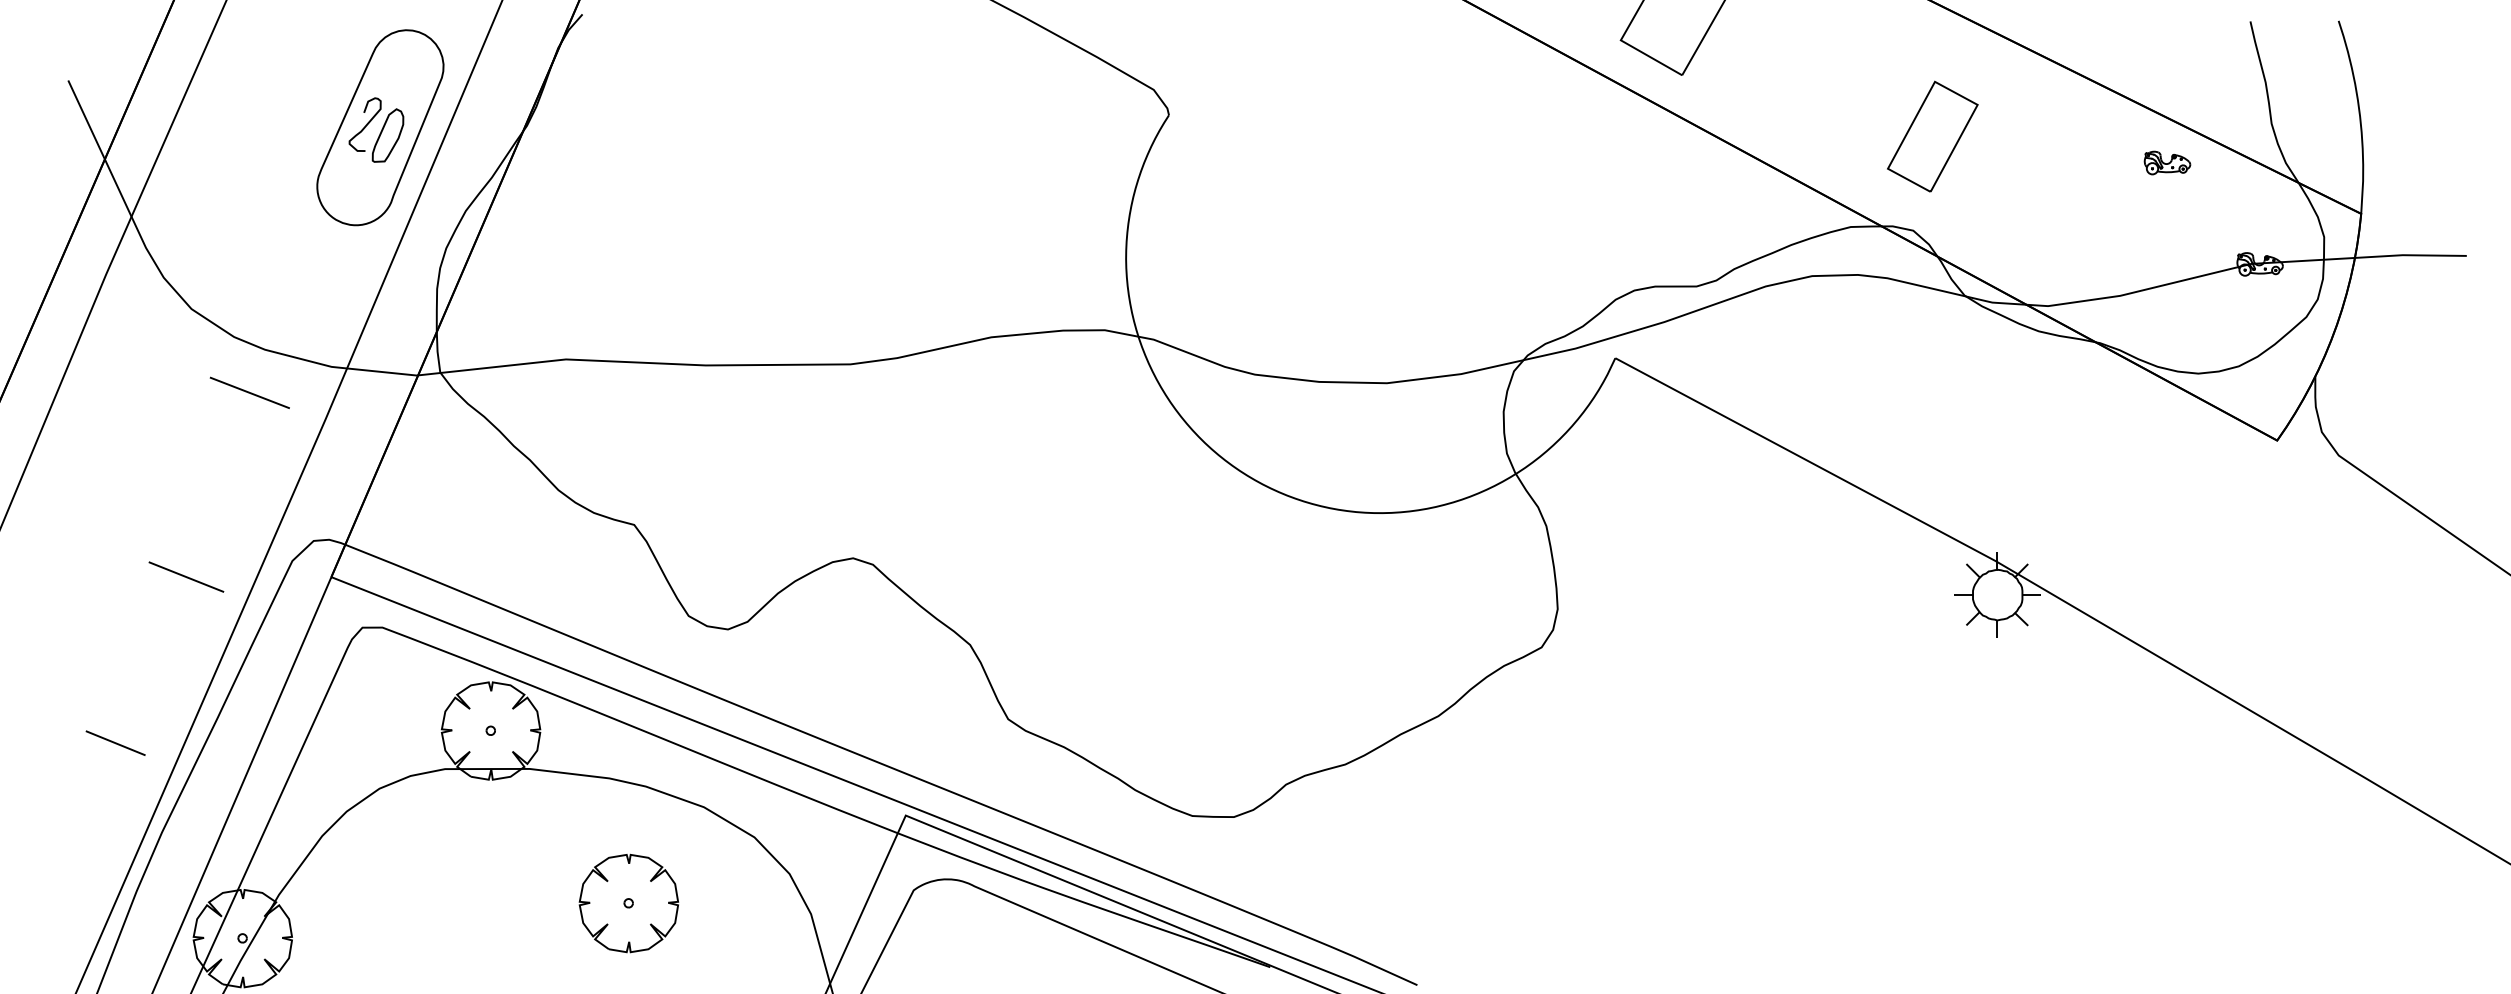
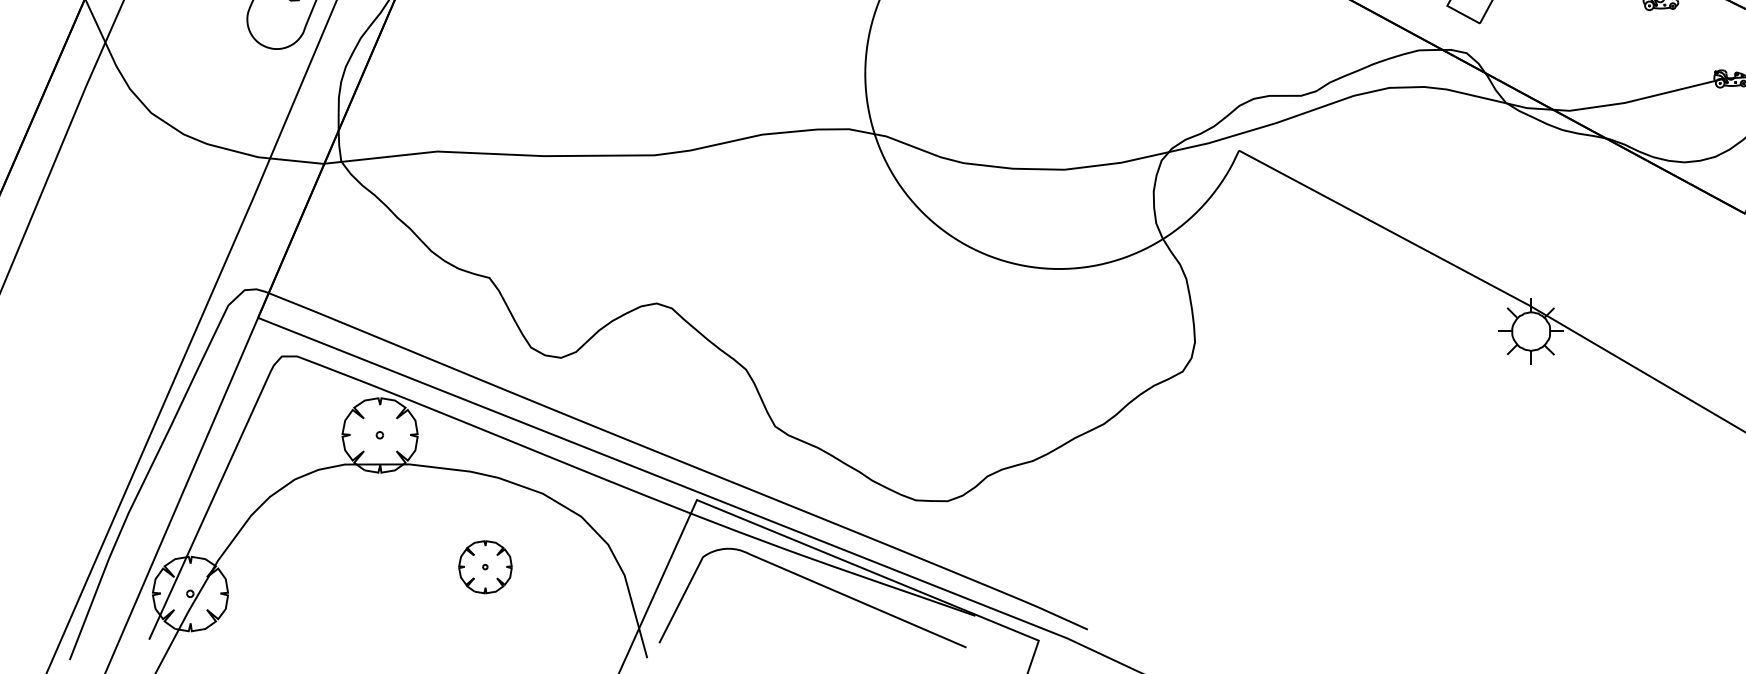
line: (249, 392) -> (195, 176), removed
line: (186, 576) -> (147, 317), removed
line: (115, 743) -> (93, 444), removed
part: (628, 903) -> (485, 567), size x0.7

